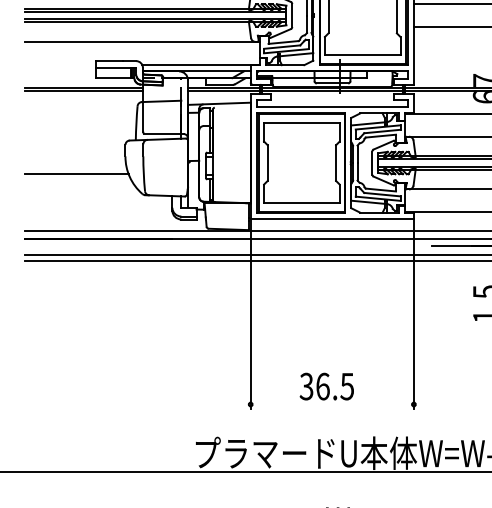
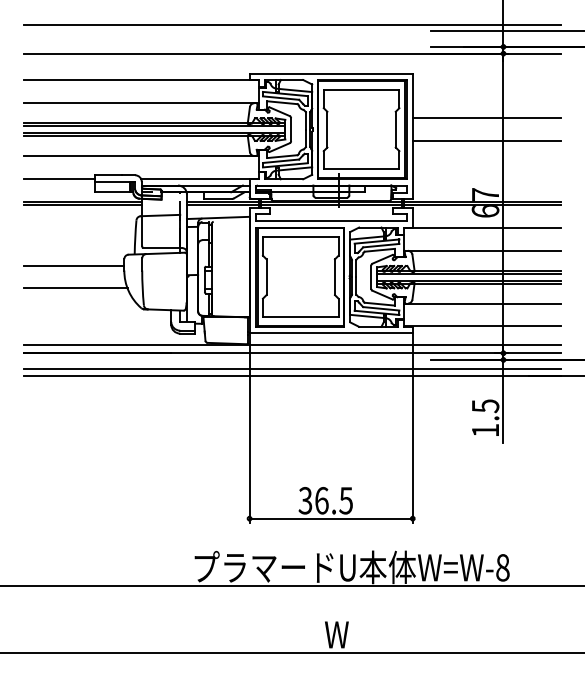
line: (60, 64) -> (59, 178), added
line: (75, 152) -> (74, 266), added
line: (331, 404) -> (330, 518), added

